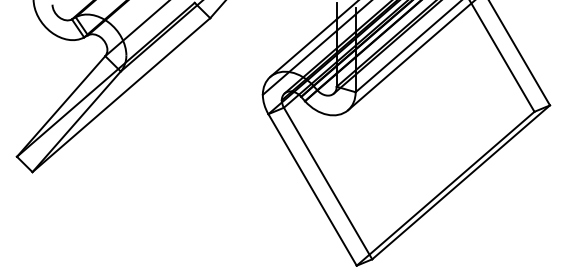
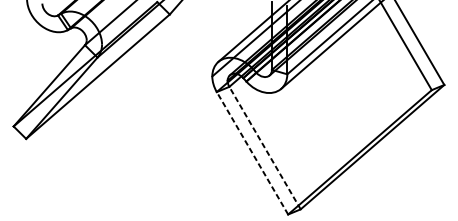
line: (328, 183) -> (265, 148), solid -> dashed
line: (312, 189) -> (252, 152), solid -> dashed

